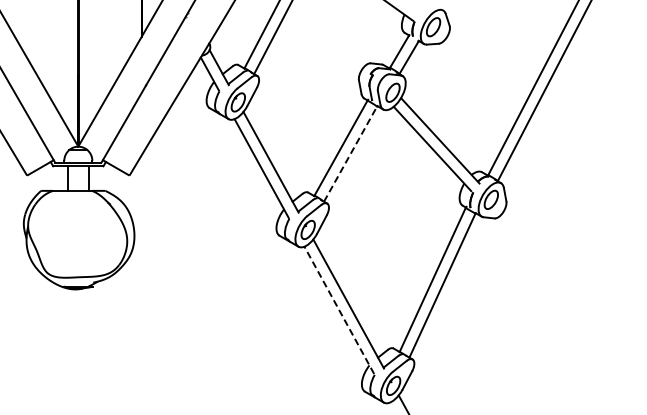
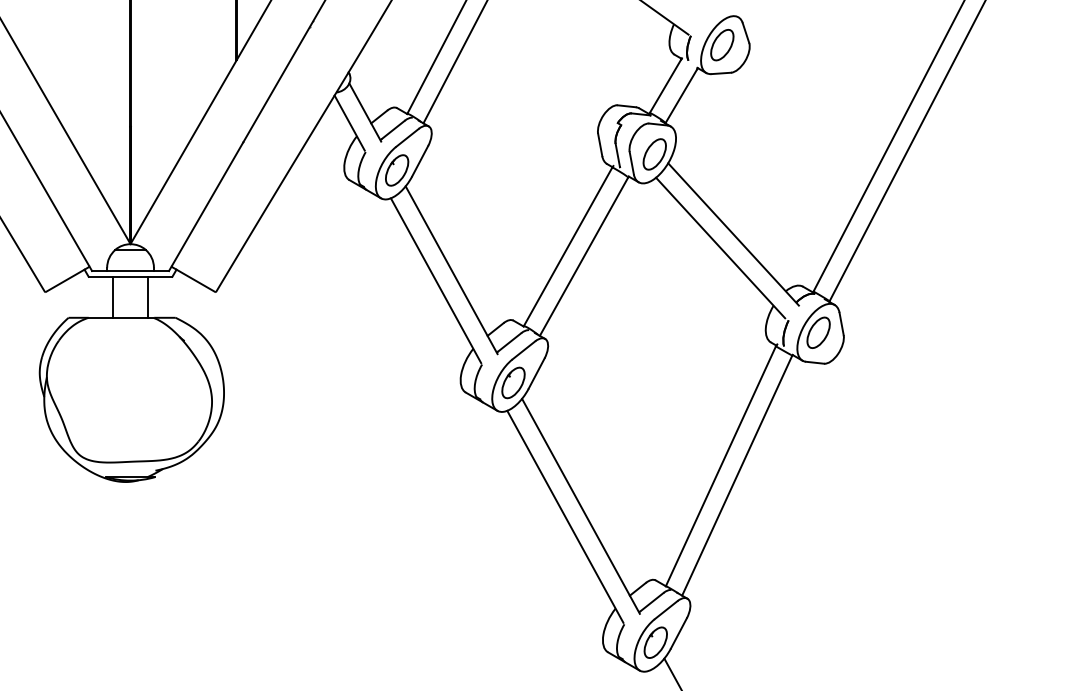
line: (350, 153) -> (583, 255), dashed -> solid
line: (339, 310) -> (565, 517), dashed -> solid

